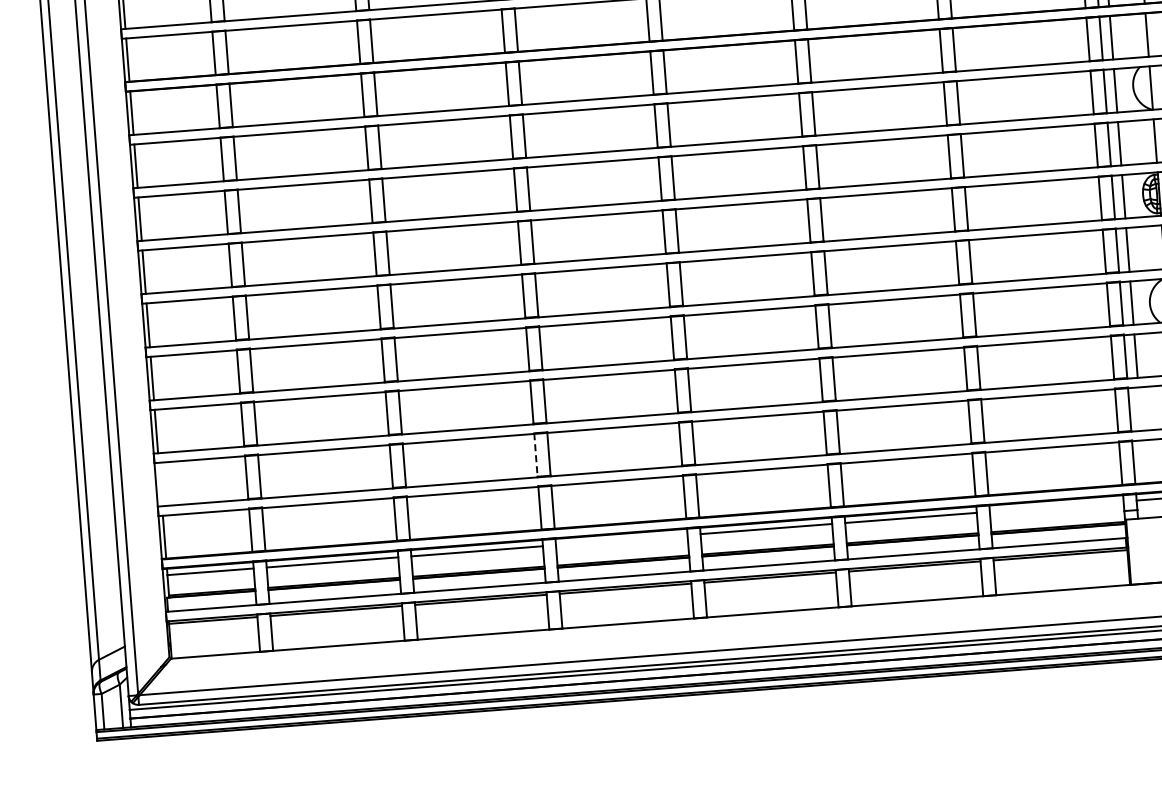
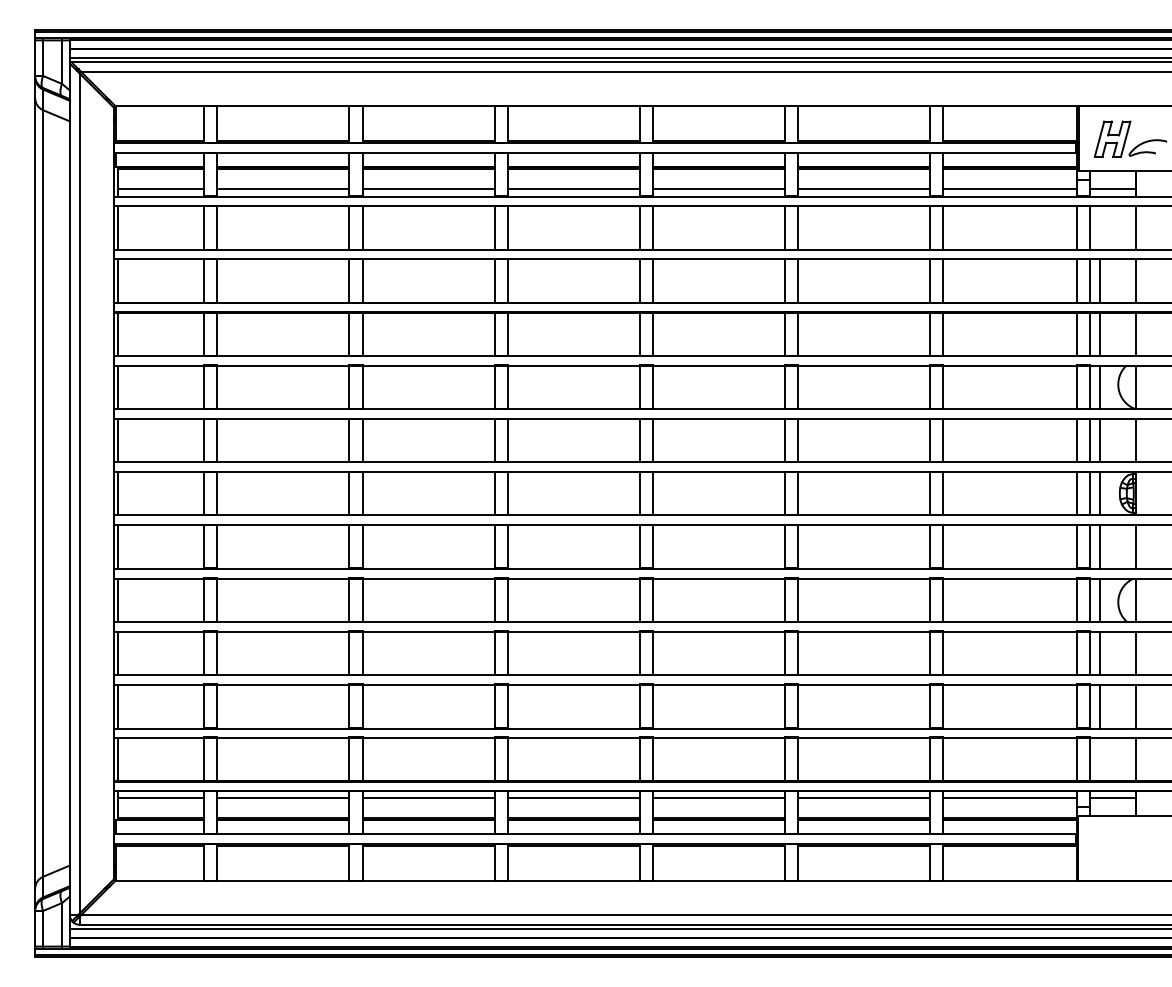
line: (1140, 408) -> (1100, 706), added
line: (535, 455) -> (494, 706), dashed -> solid
line: (160, 484) -> (117, 706), added
line: (1056, 506) -> (1009, 797), added
line: (621, 540) -> (573, 797), added

